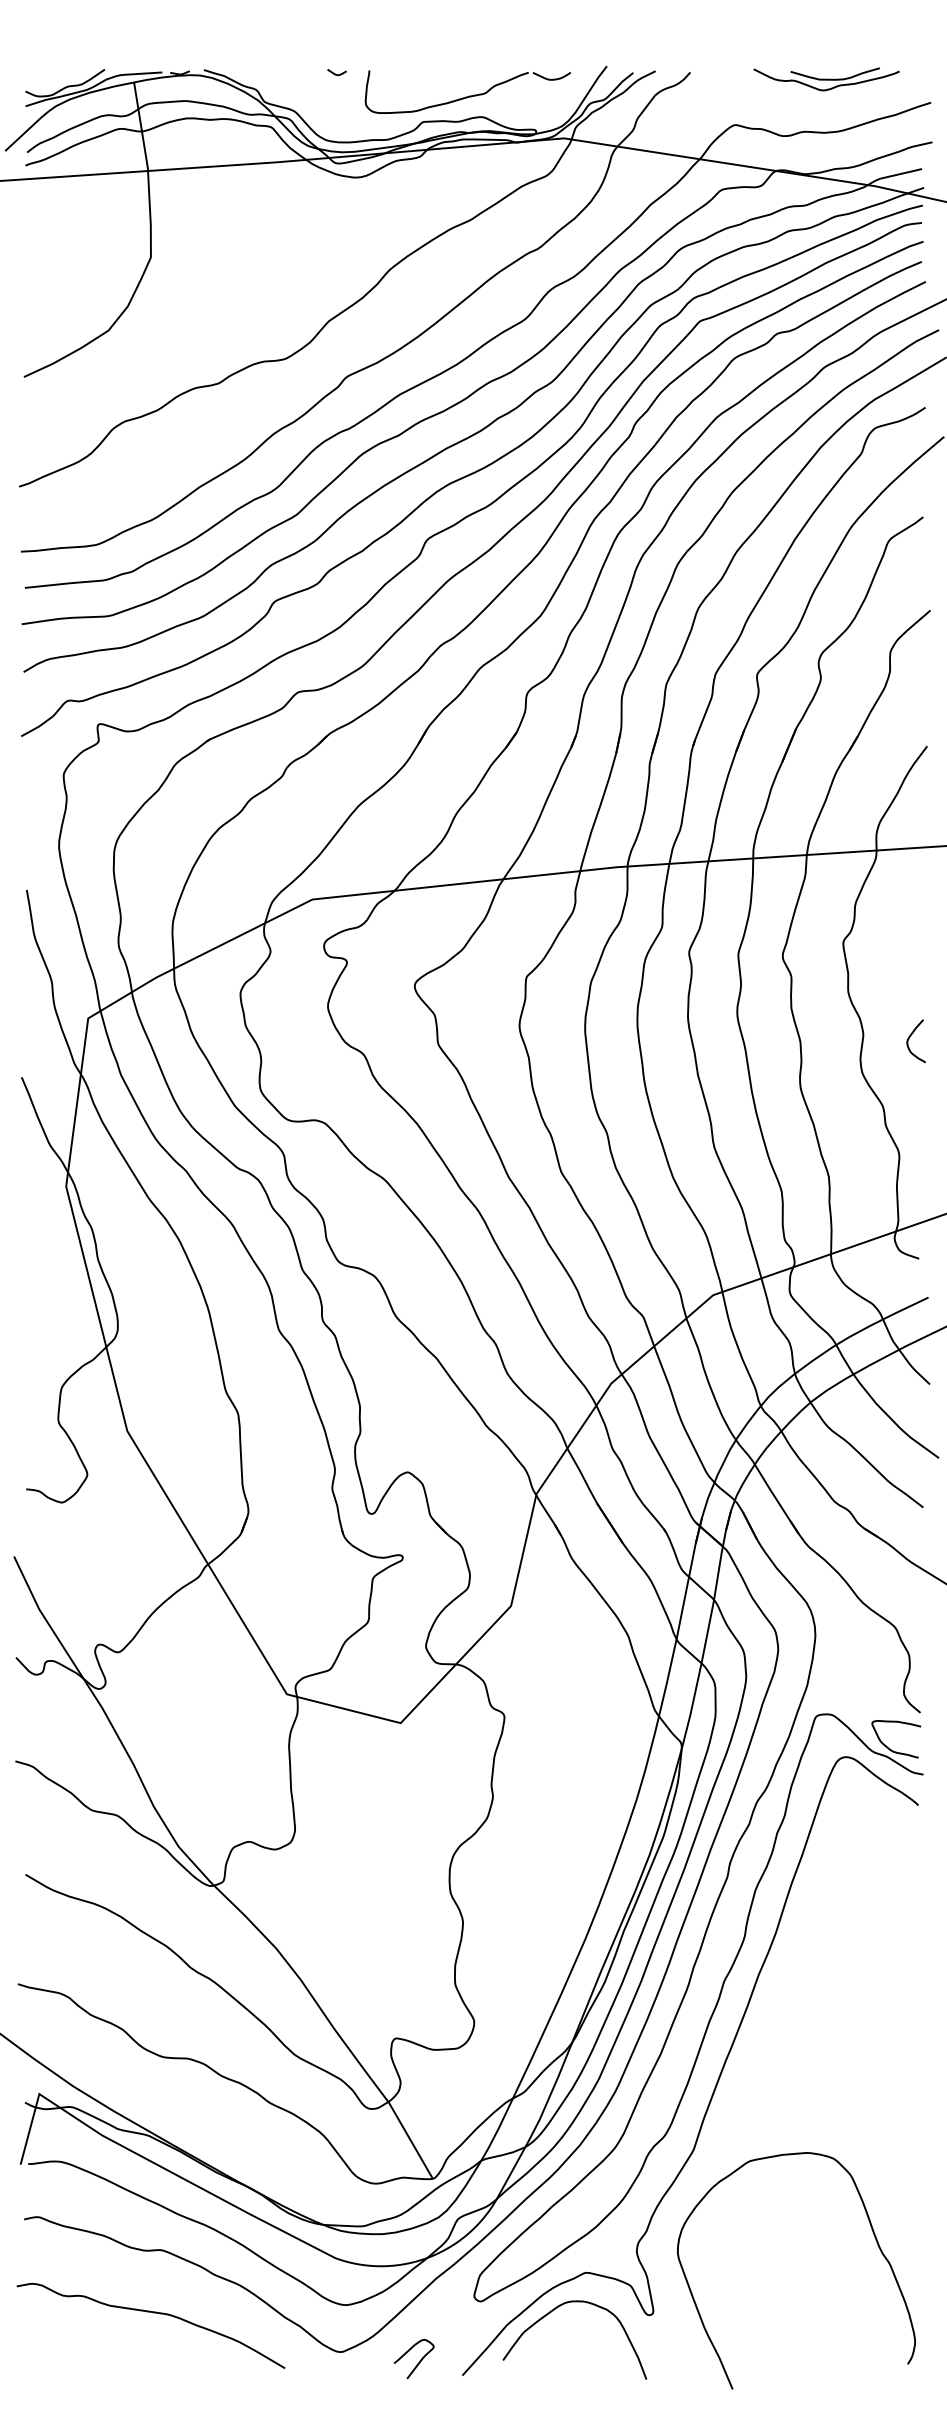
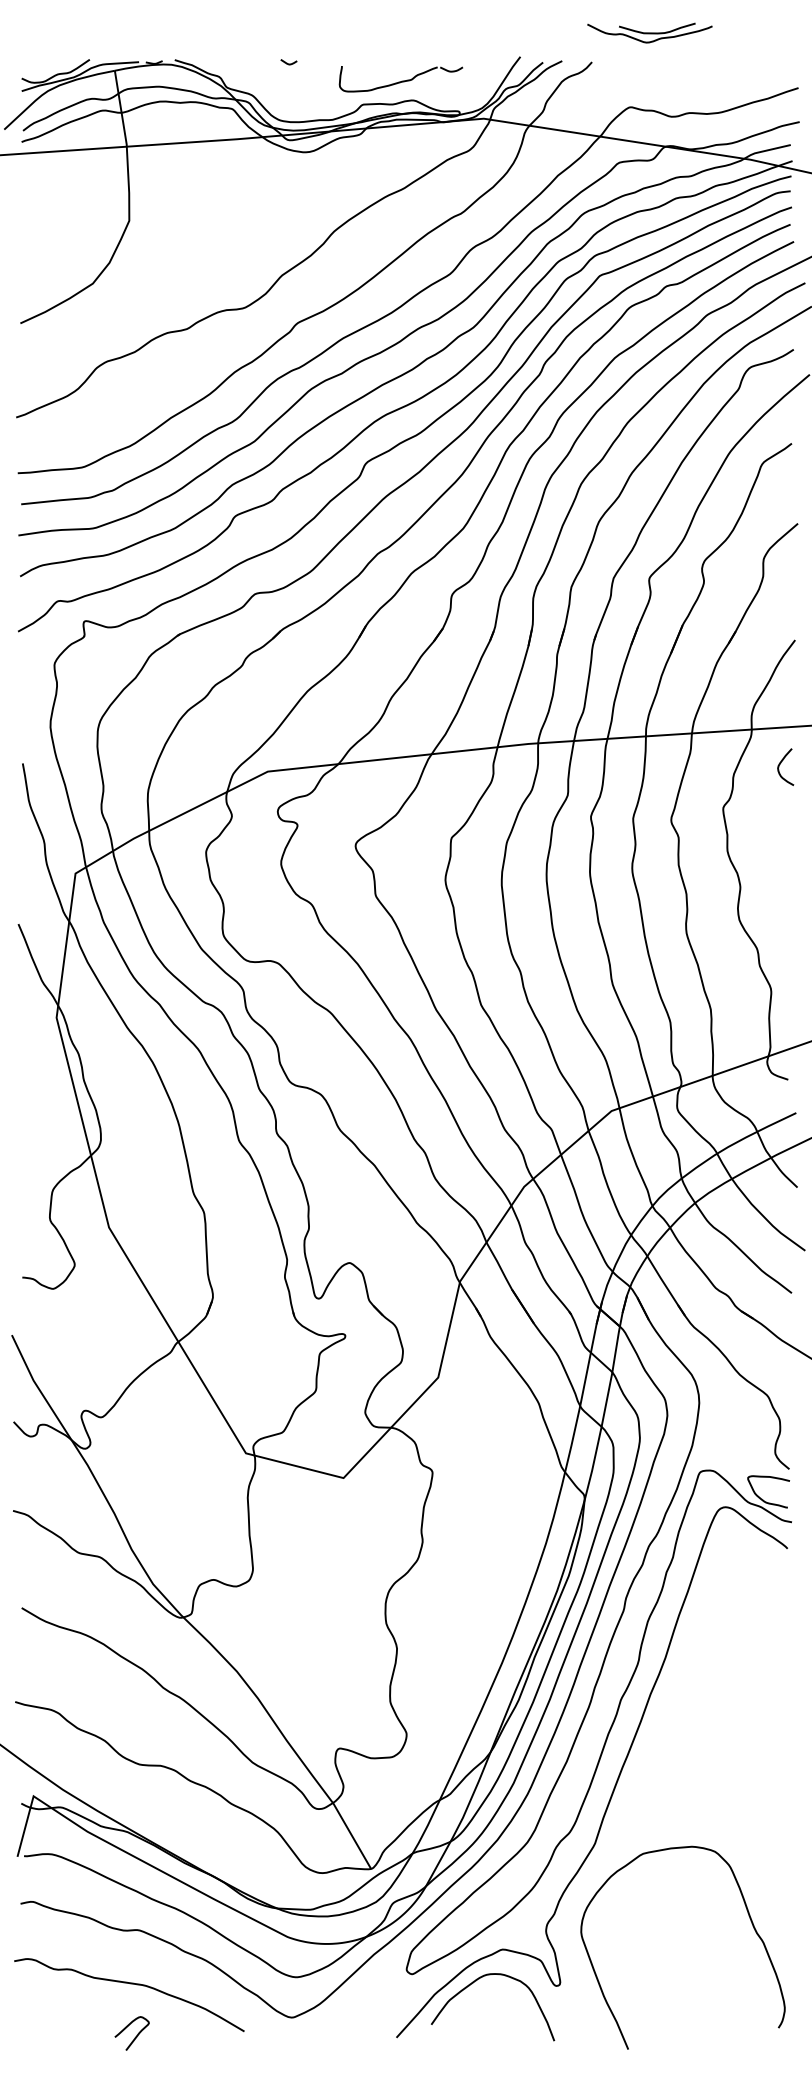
part: (826, 78) -> (649, 32), moved
part: (467, 91) -> (400, 78), size x0.7
curve: (911, 1036) -> (781, 763), moved
curve: (418, 2362) -> (135, 2036), moved

